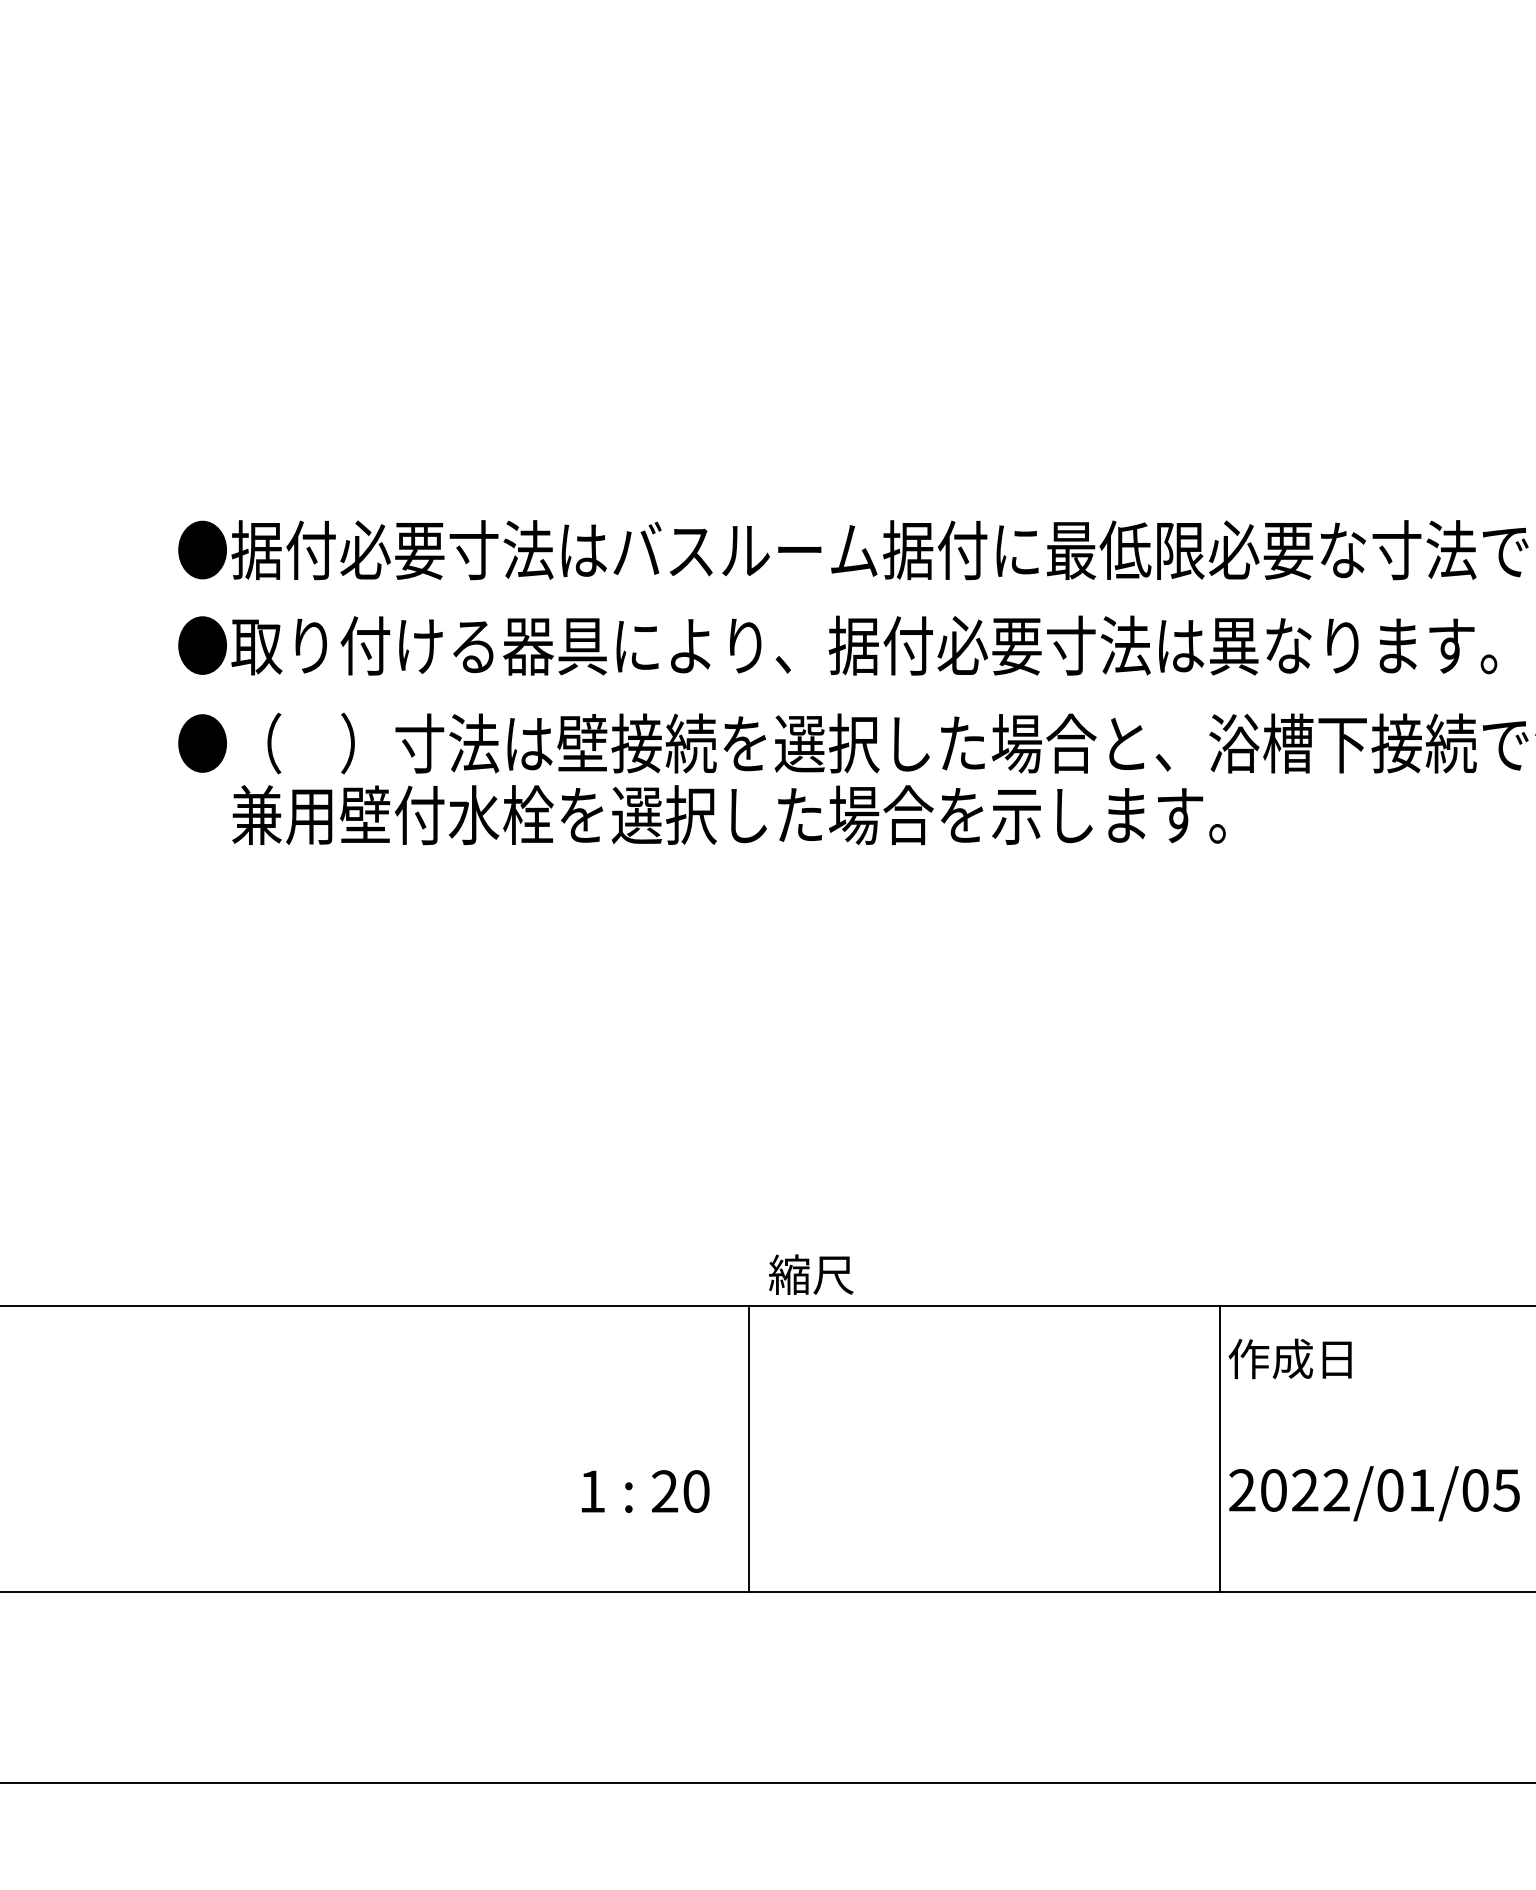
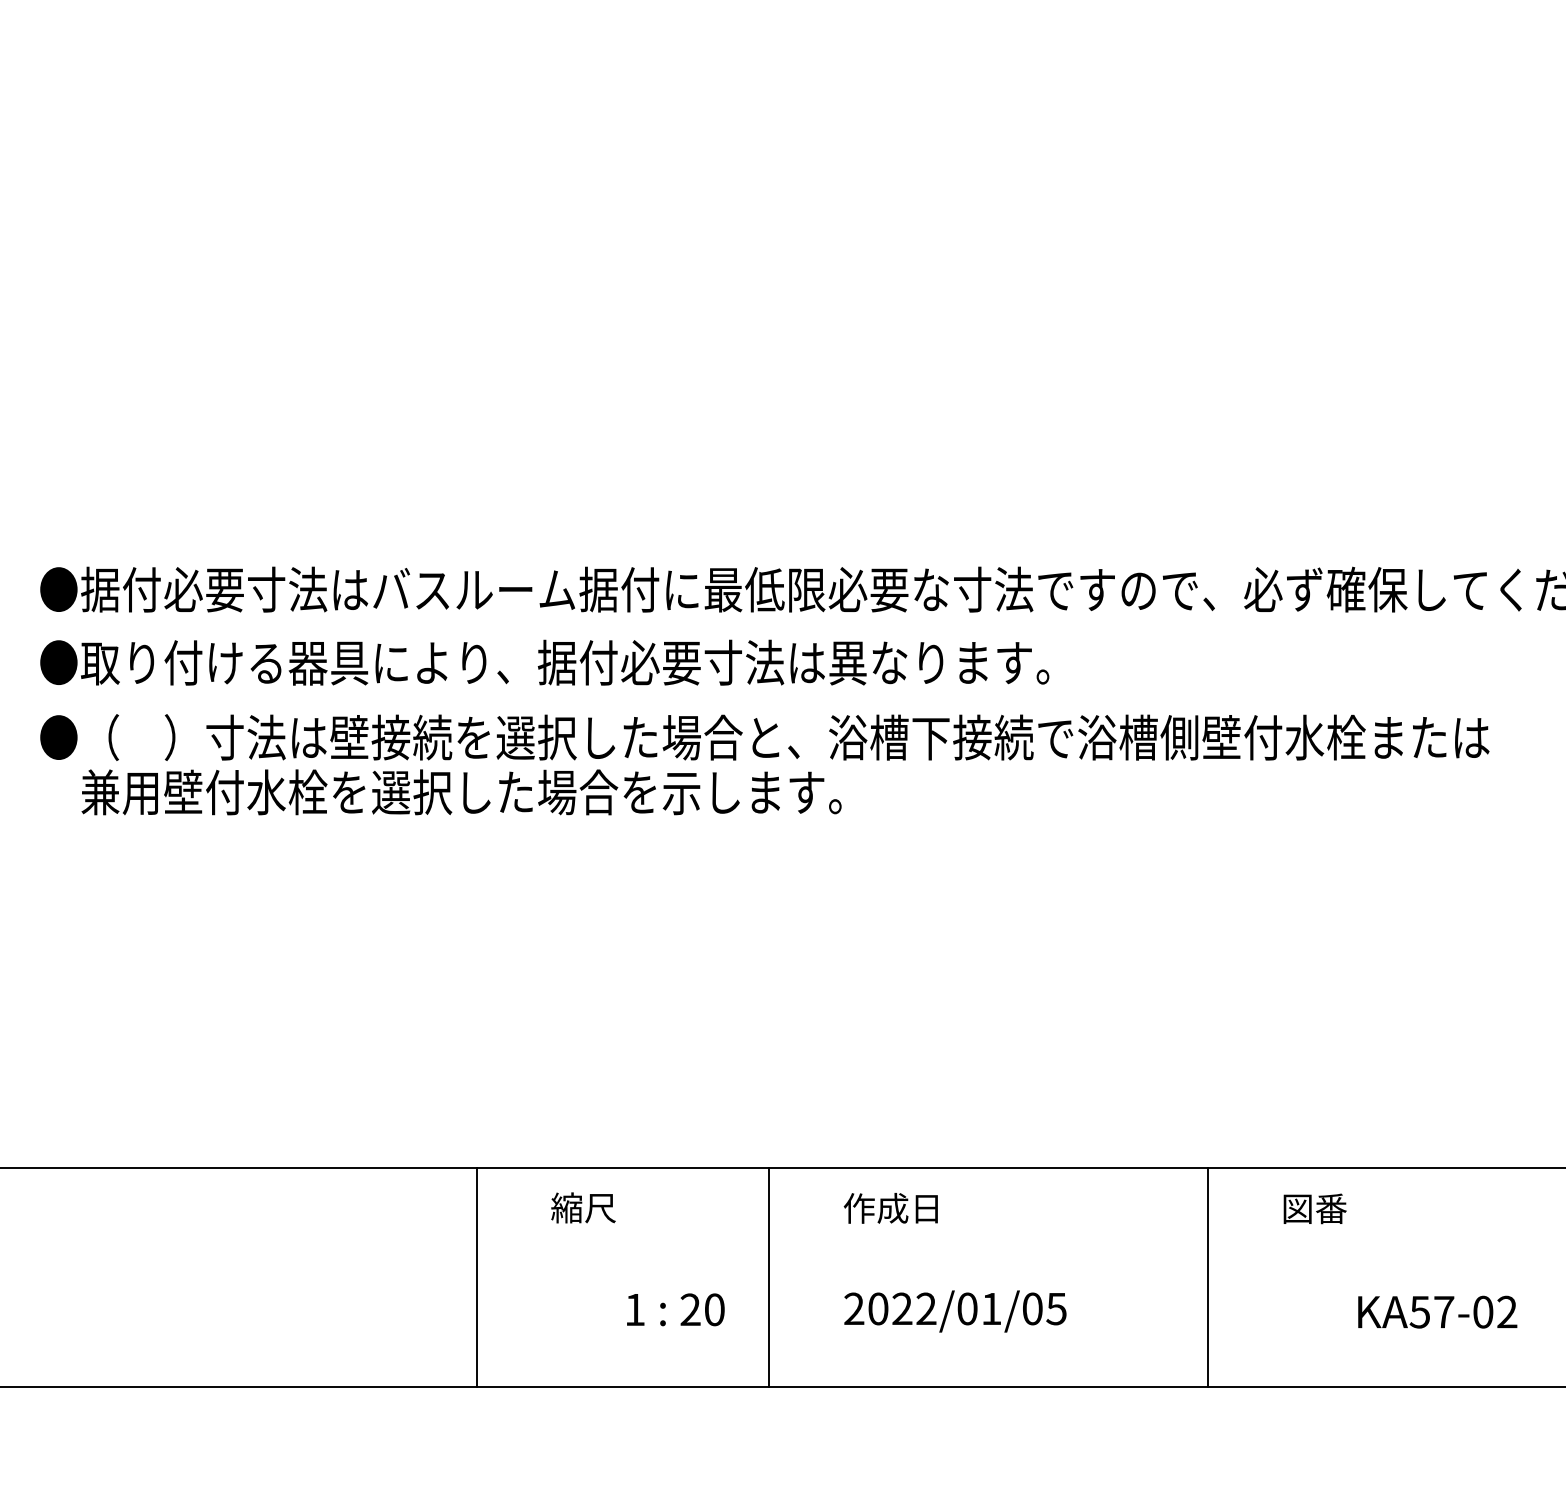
text: (811, 1274) -> (583, 1207), moved
line: (1220, 1447) -> (769, 1276), moved
text: (645, 1491) -> (675, 1309), moved

